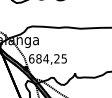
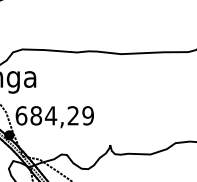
text: (64, 58) -> (88, 115), 684,25 -> 684,29

